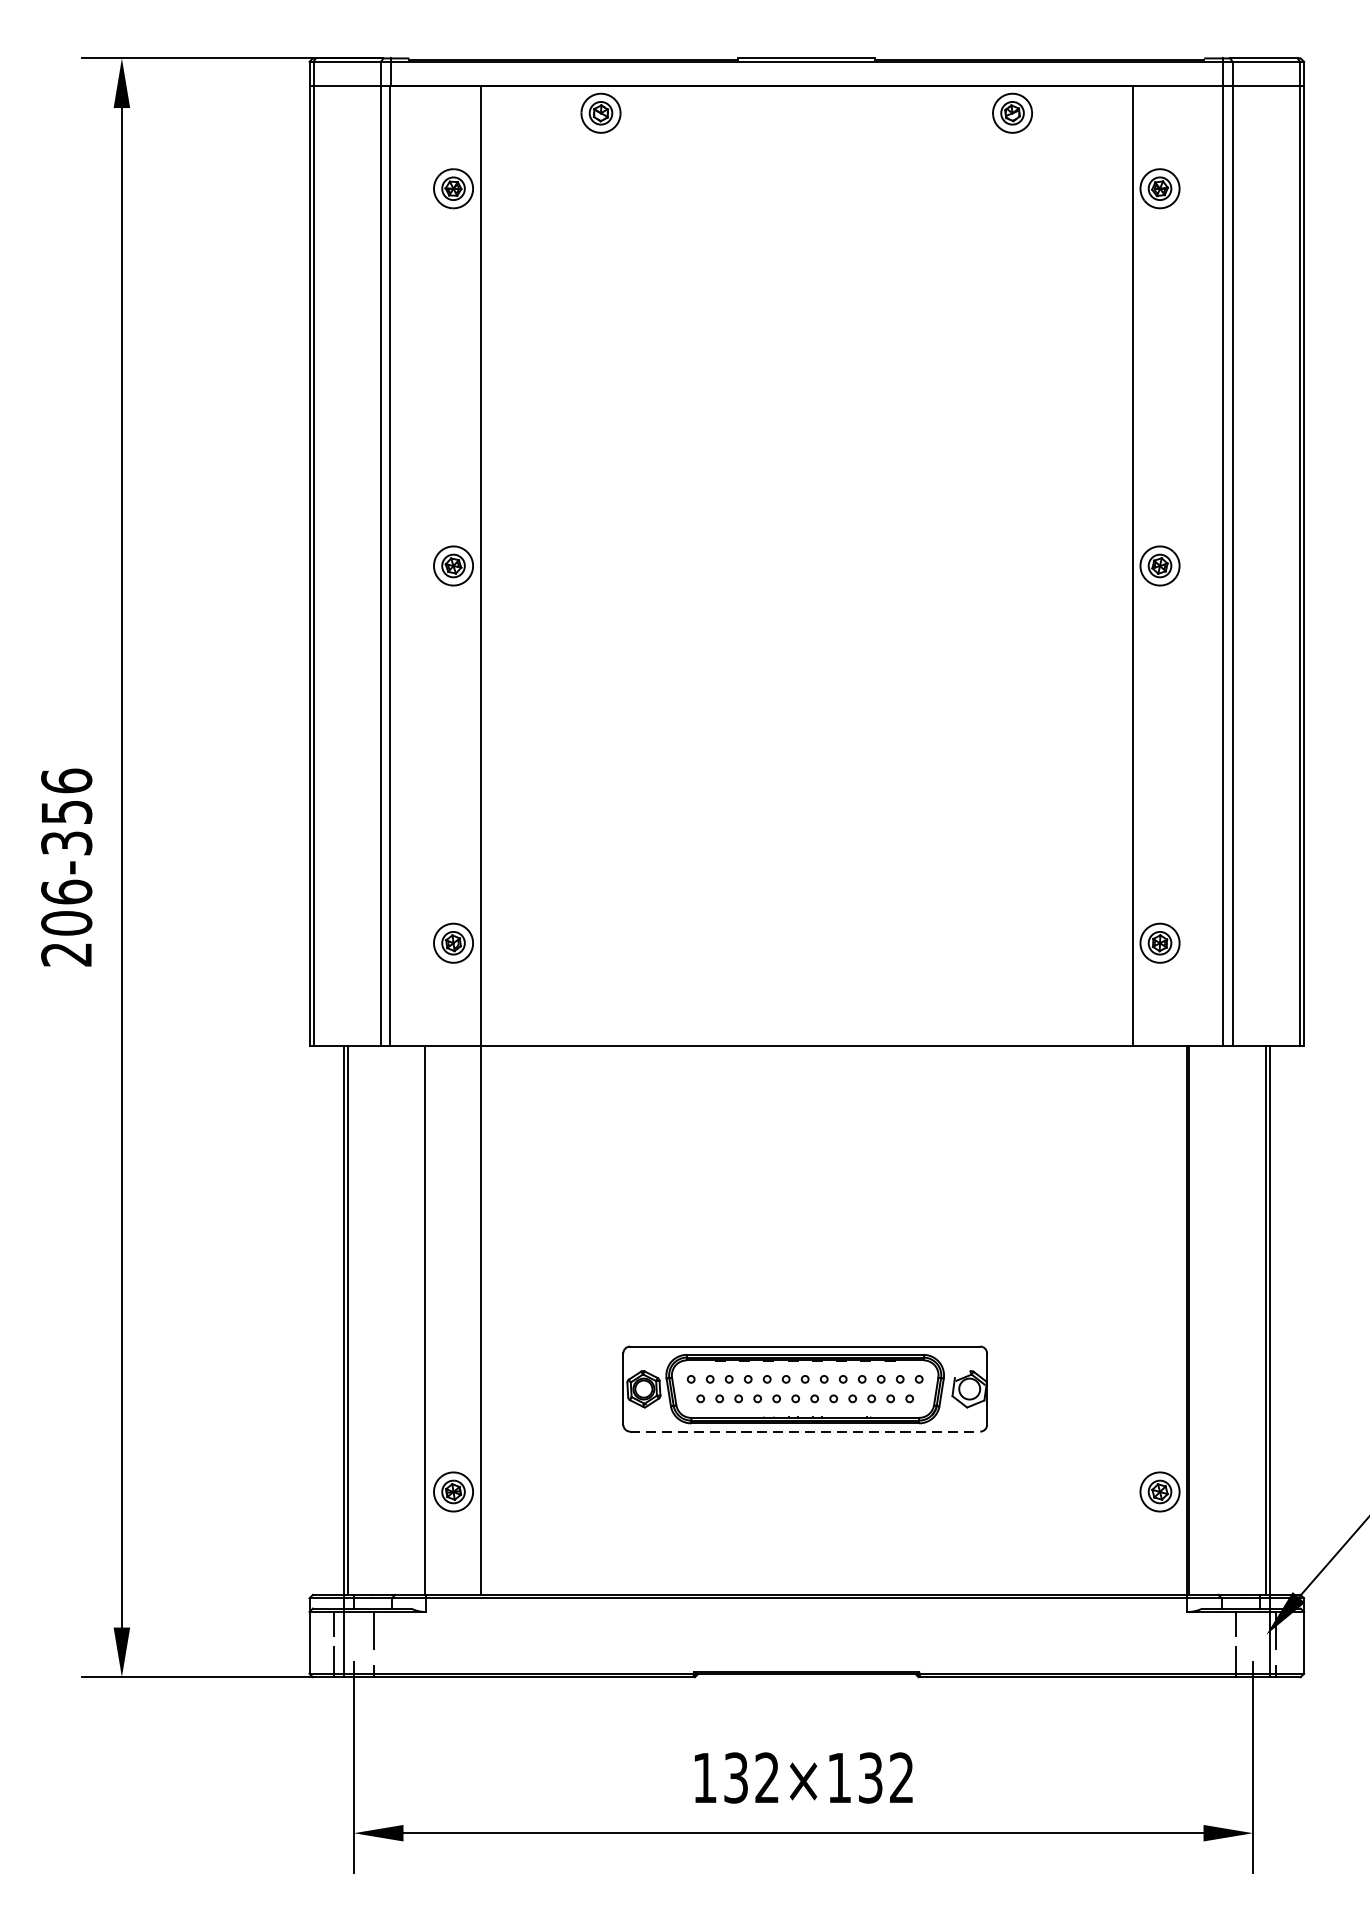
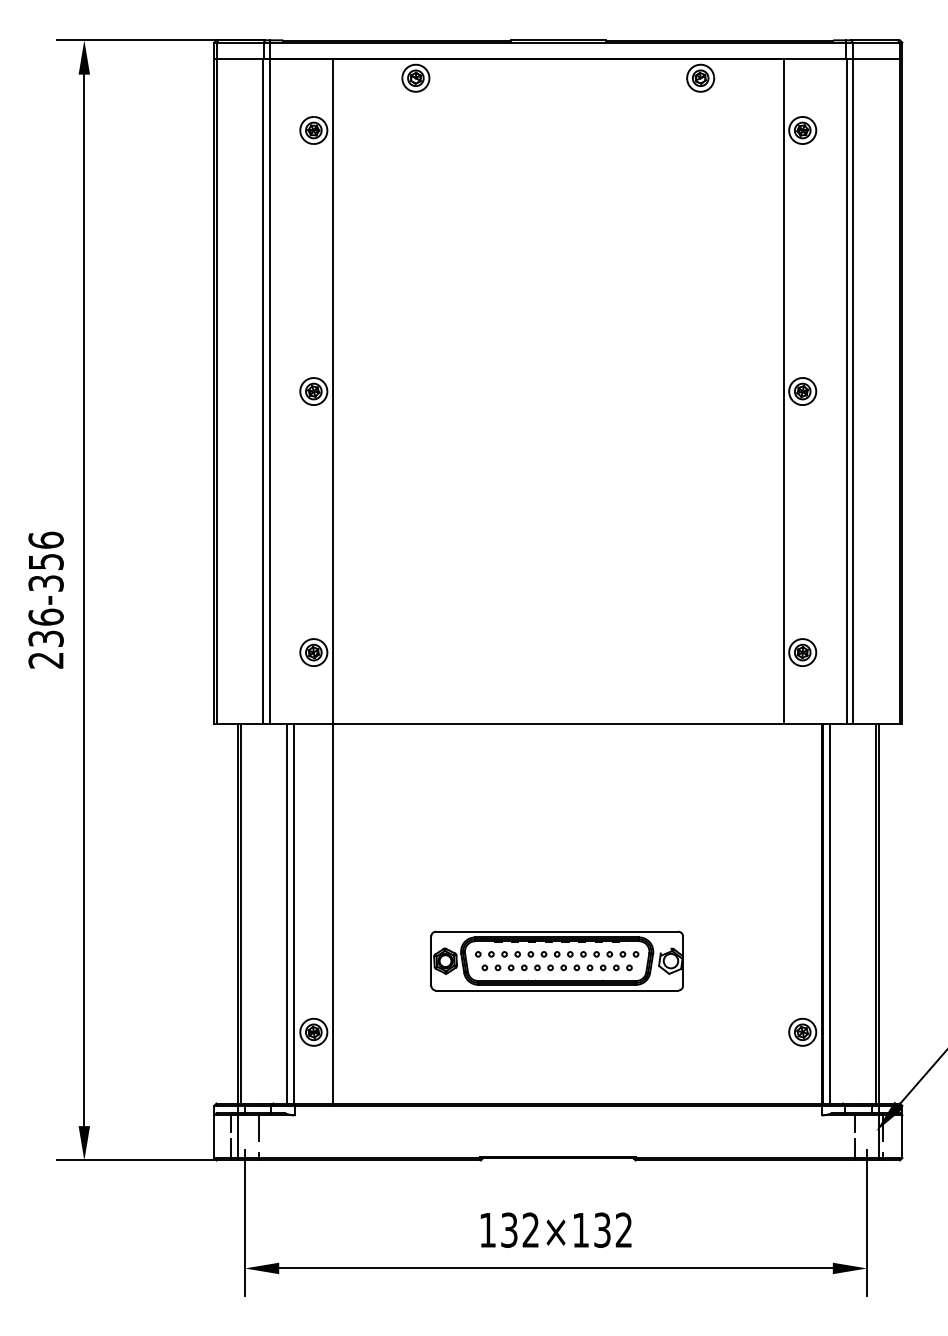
text: (65, 922) -> (45, 638), 206-356 -> 236-356
line: (415, 1320) -> (287, 913), added
line: (1198, 1320) -> (829, 913), added
line: (805, 1431) -> (557, 990), dashed -> solid

